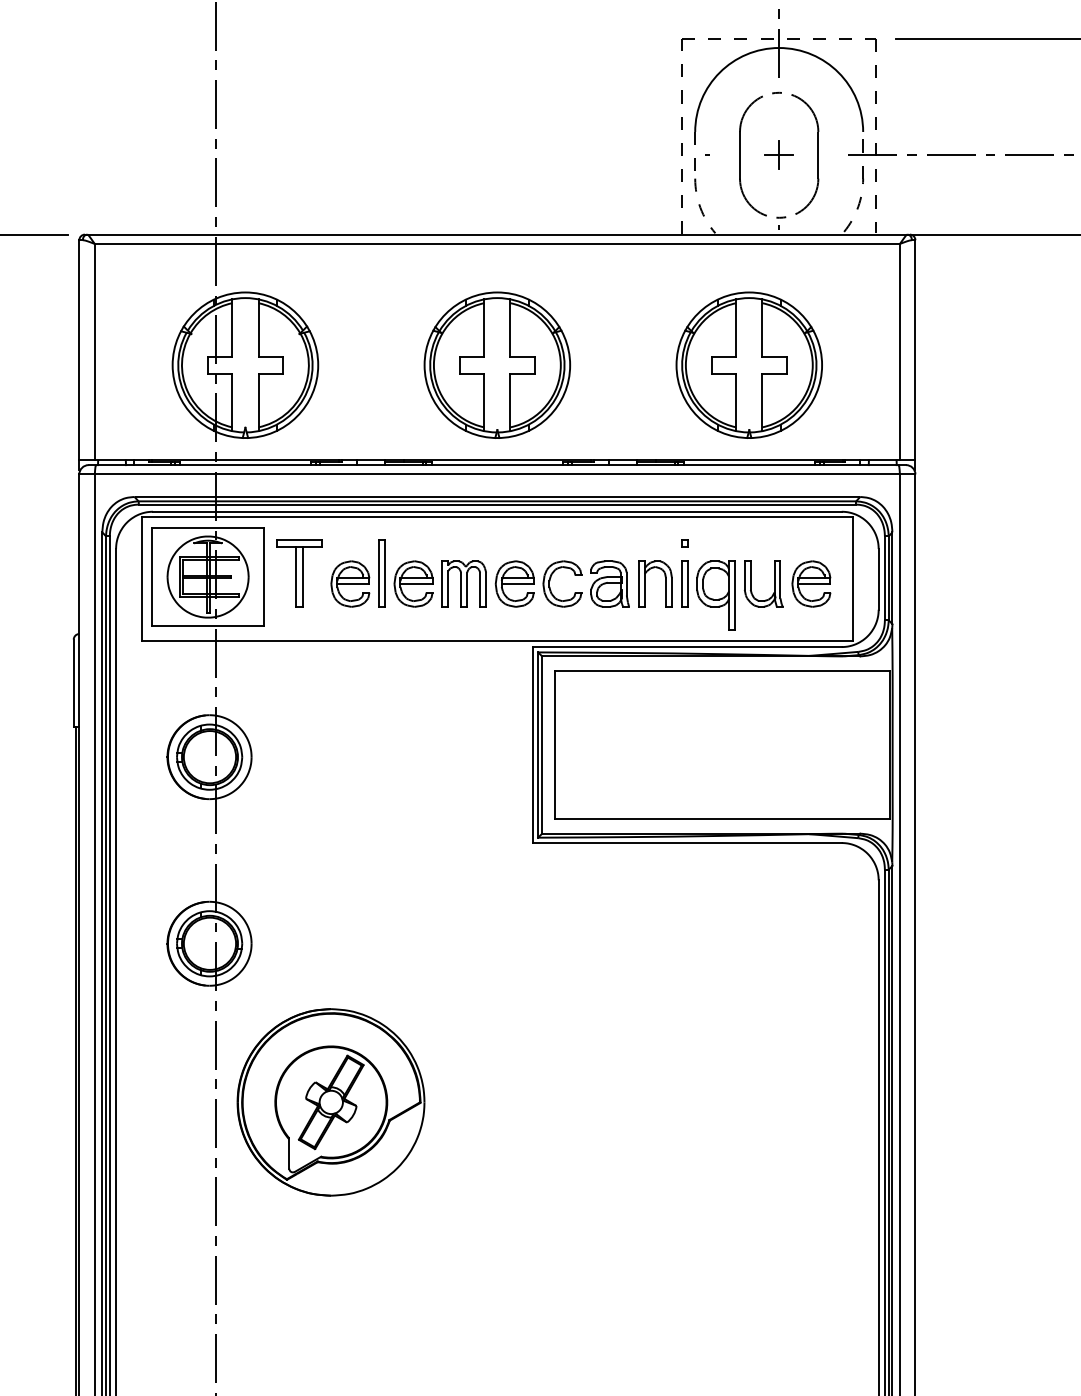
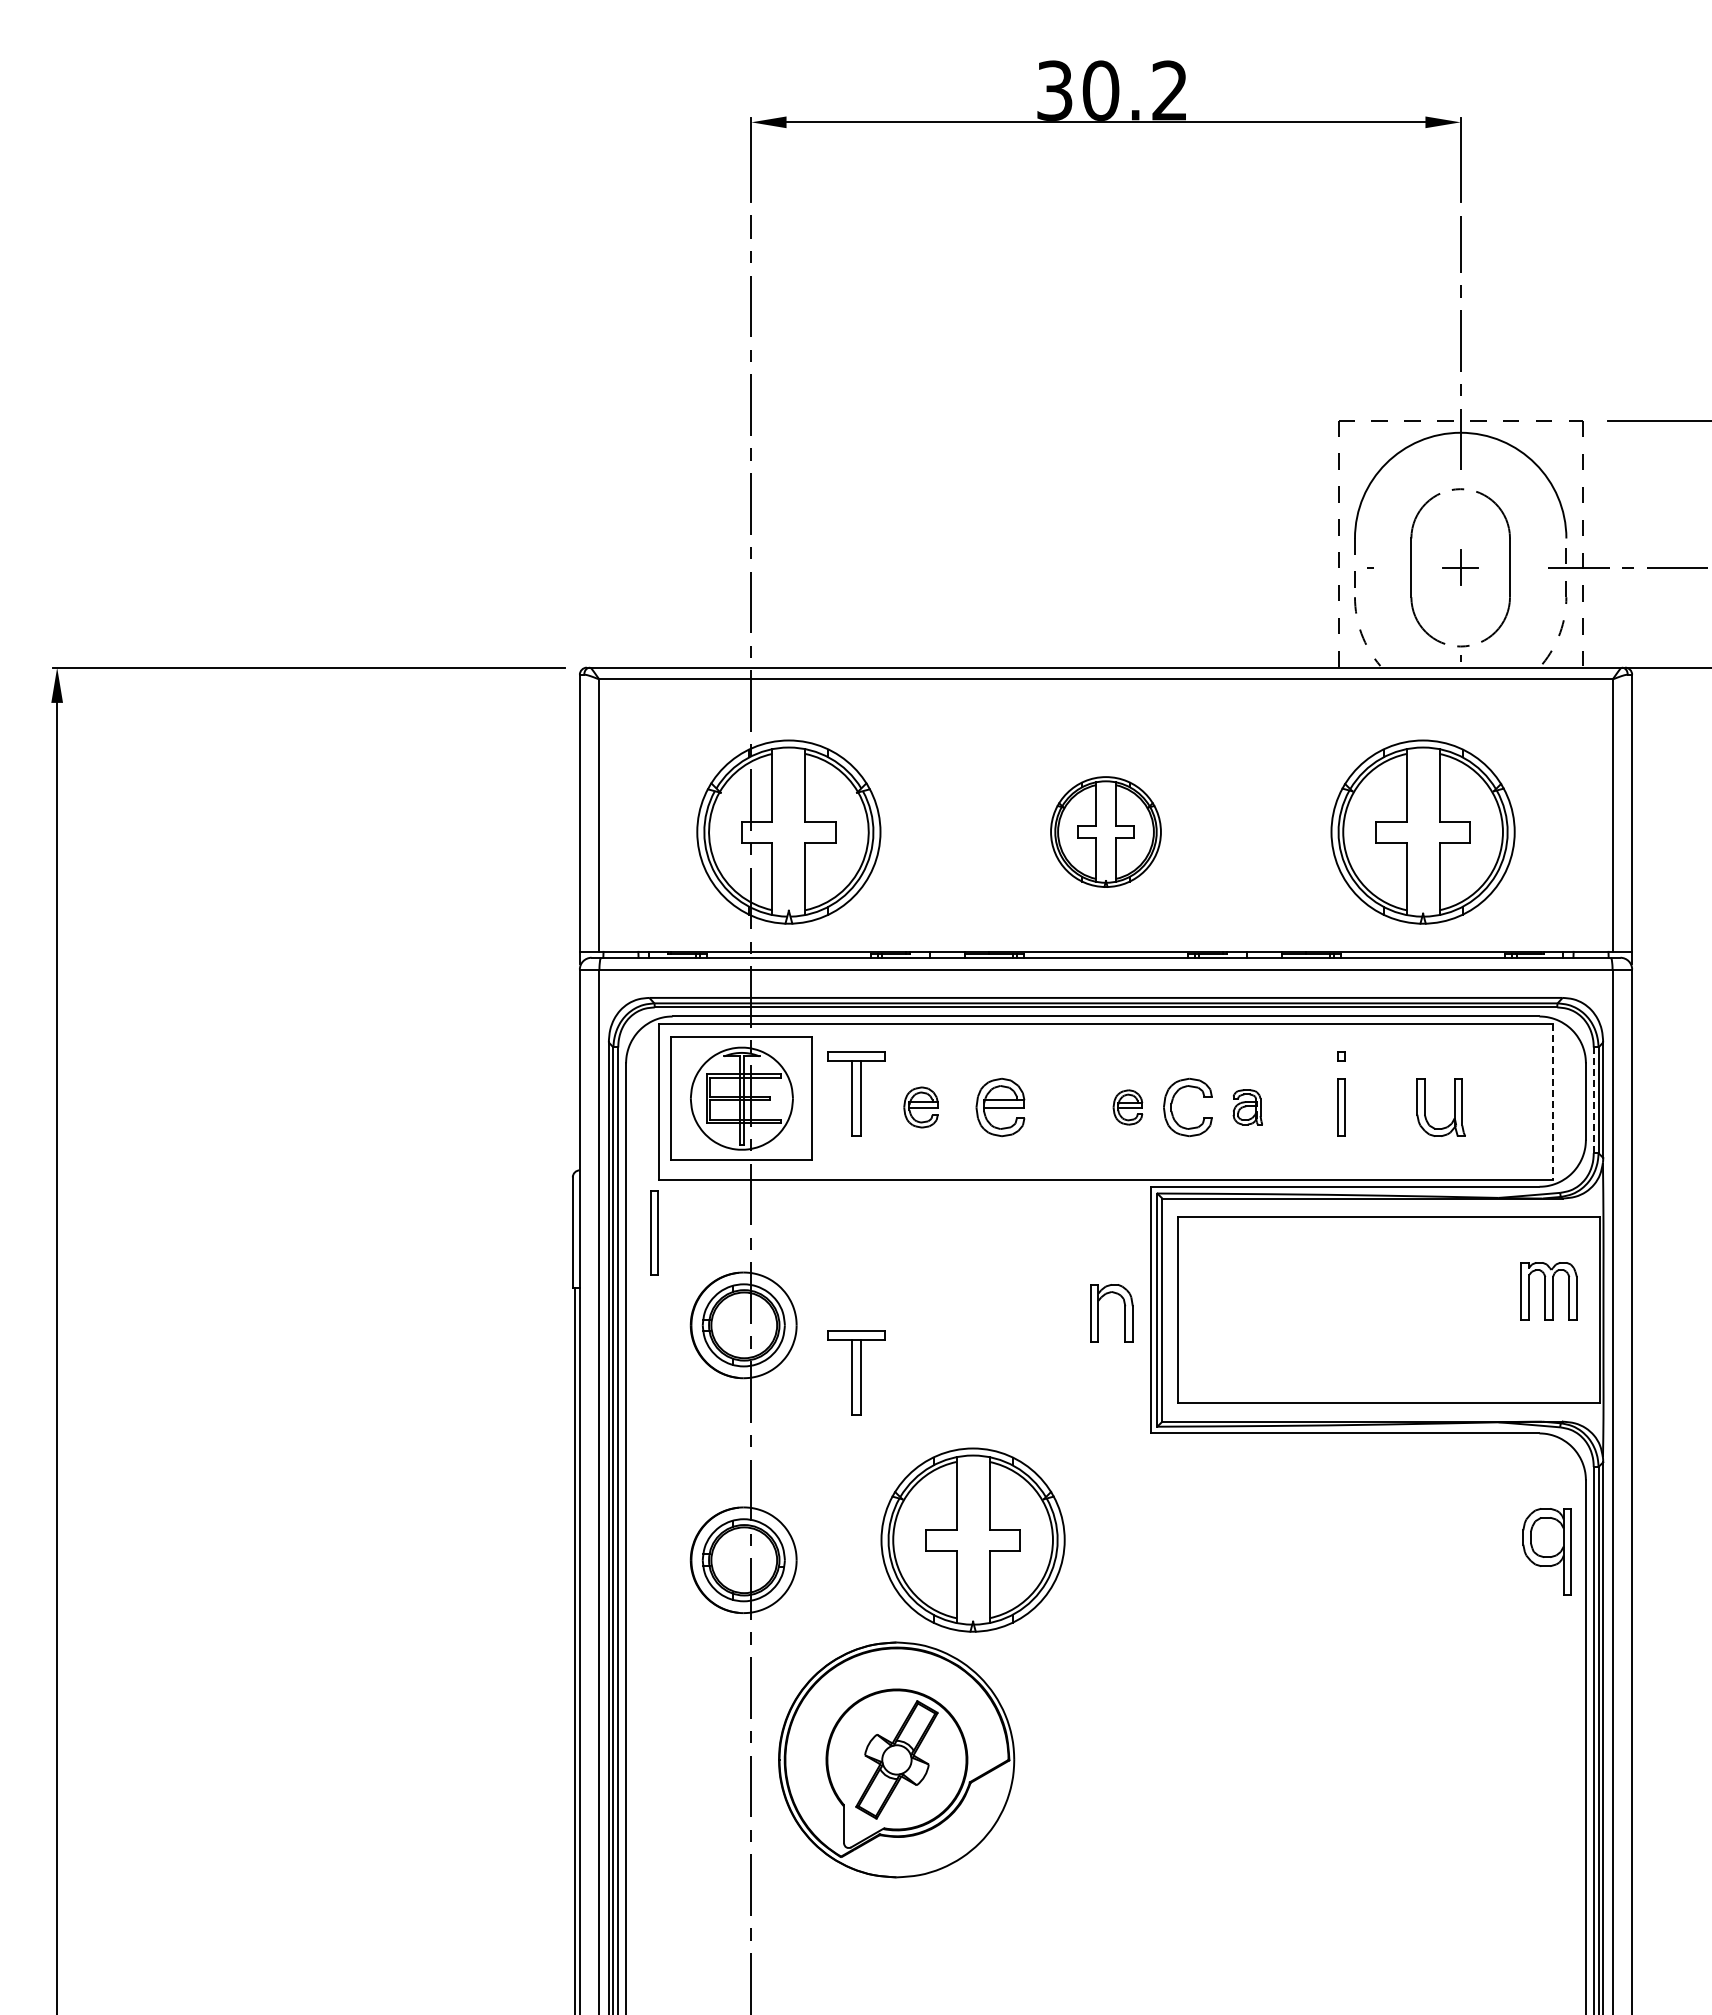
part: (496, 364) -> (1105, 831), size x0.6
part: (381, 572) -> (654, 1232), moved
line: (884, 578) -> (1593, 1100), solid -> dashed
line: (852, 580) -> (1553, 1102), solid -> dashed
part: (609, 583) -> (1247, 1106), size x0.6
part: (350, 584) -> (920, 1107), size x0.7
part: (463, 584) -> (1548, 1291), moved
part: (514, 584) -> (1127, 1107), size x0.6
part: (644, 584) -> (1098, 1313), moved
part: (810, 584) -> (1500, 1107), removed
part: (715, 595) -> (1546, 1551), moved
part: (299, 794) -> (856, 1372), added
part: (391, 927) -> (972, 1539), added

